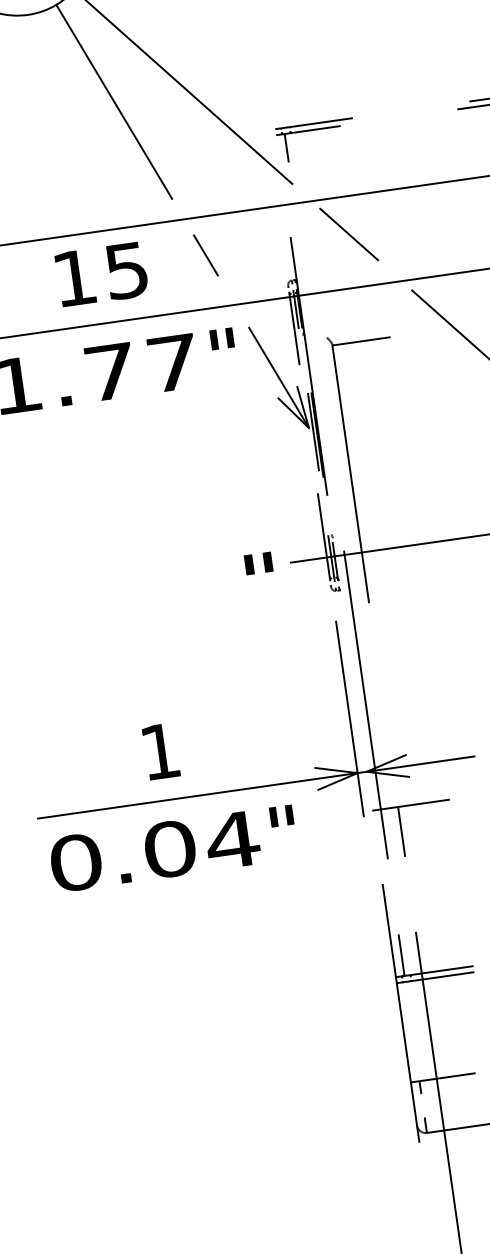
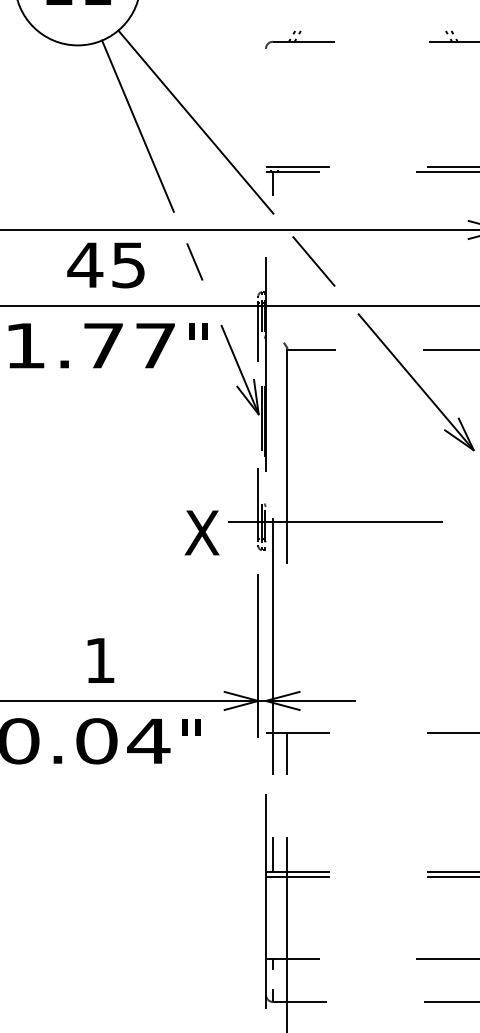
text: (74, 277) -> (85, 264), 15 -> 45
text: (260, 580) -> (201, 532), " -> X

